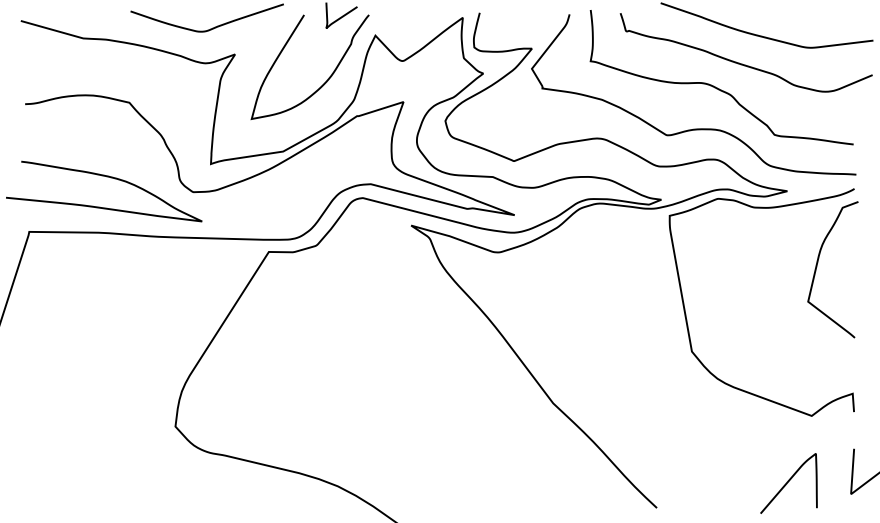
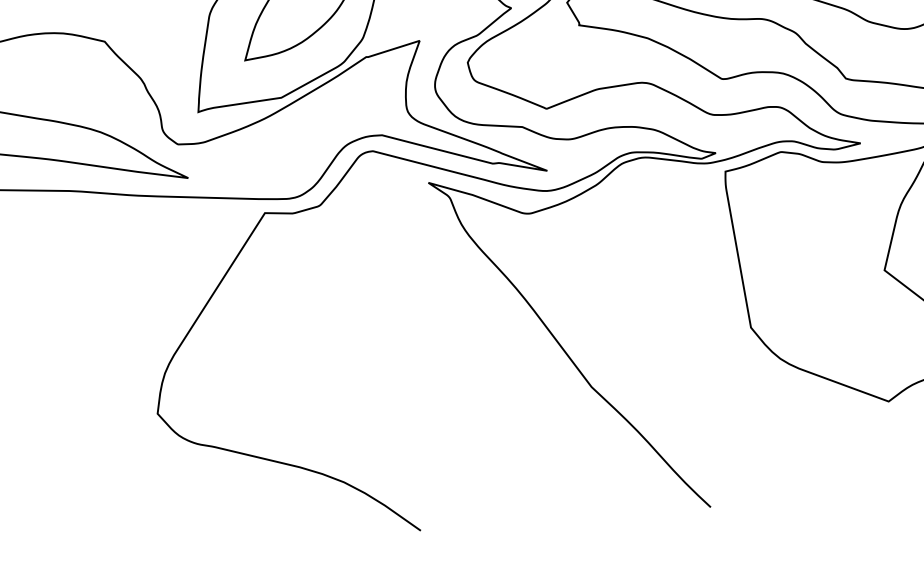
curve: (788, 482) -> (861, 477), removed

